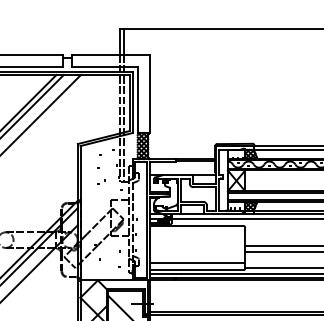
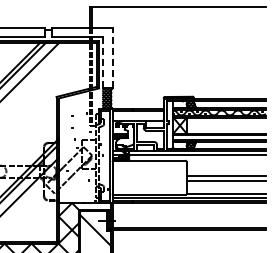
line: (149, 93) -> (112, 57), solid -> dashed
line: (138, 99) -> (103, 62), solid -> dashed
line: (197, 262) -> (149, 189), removed

